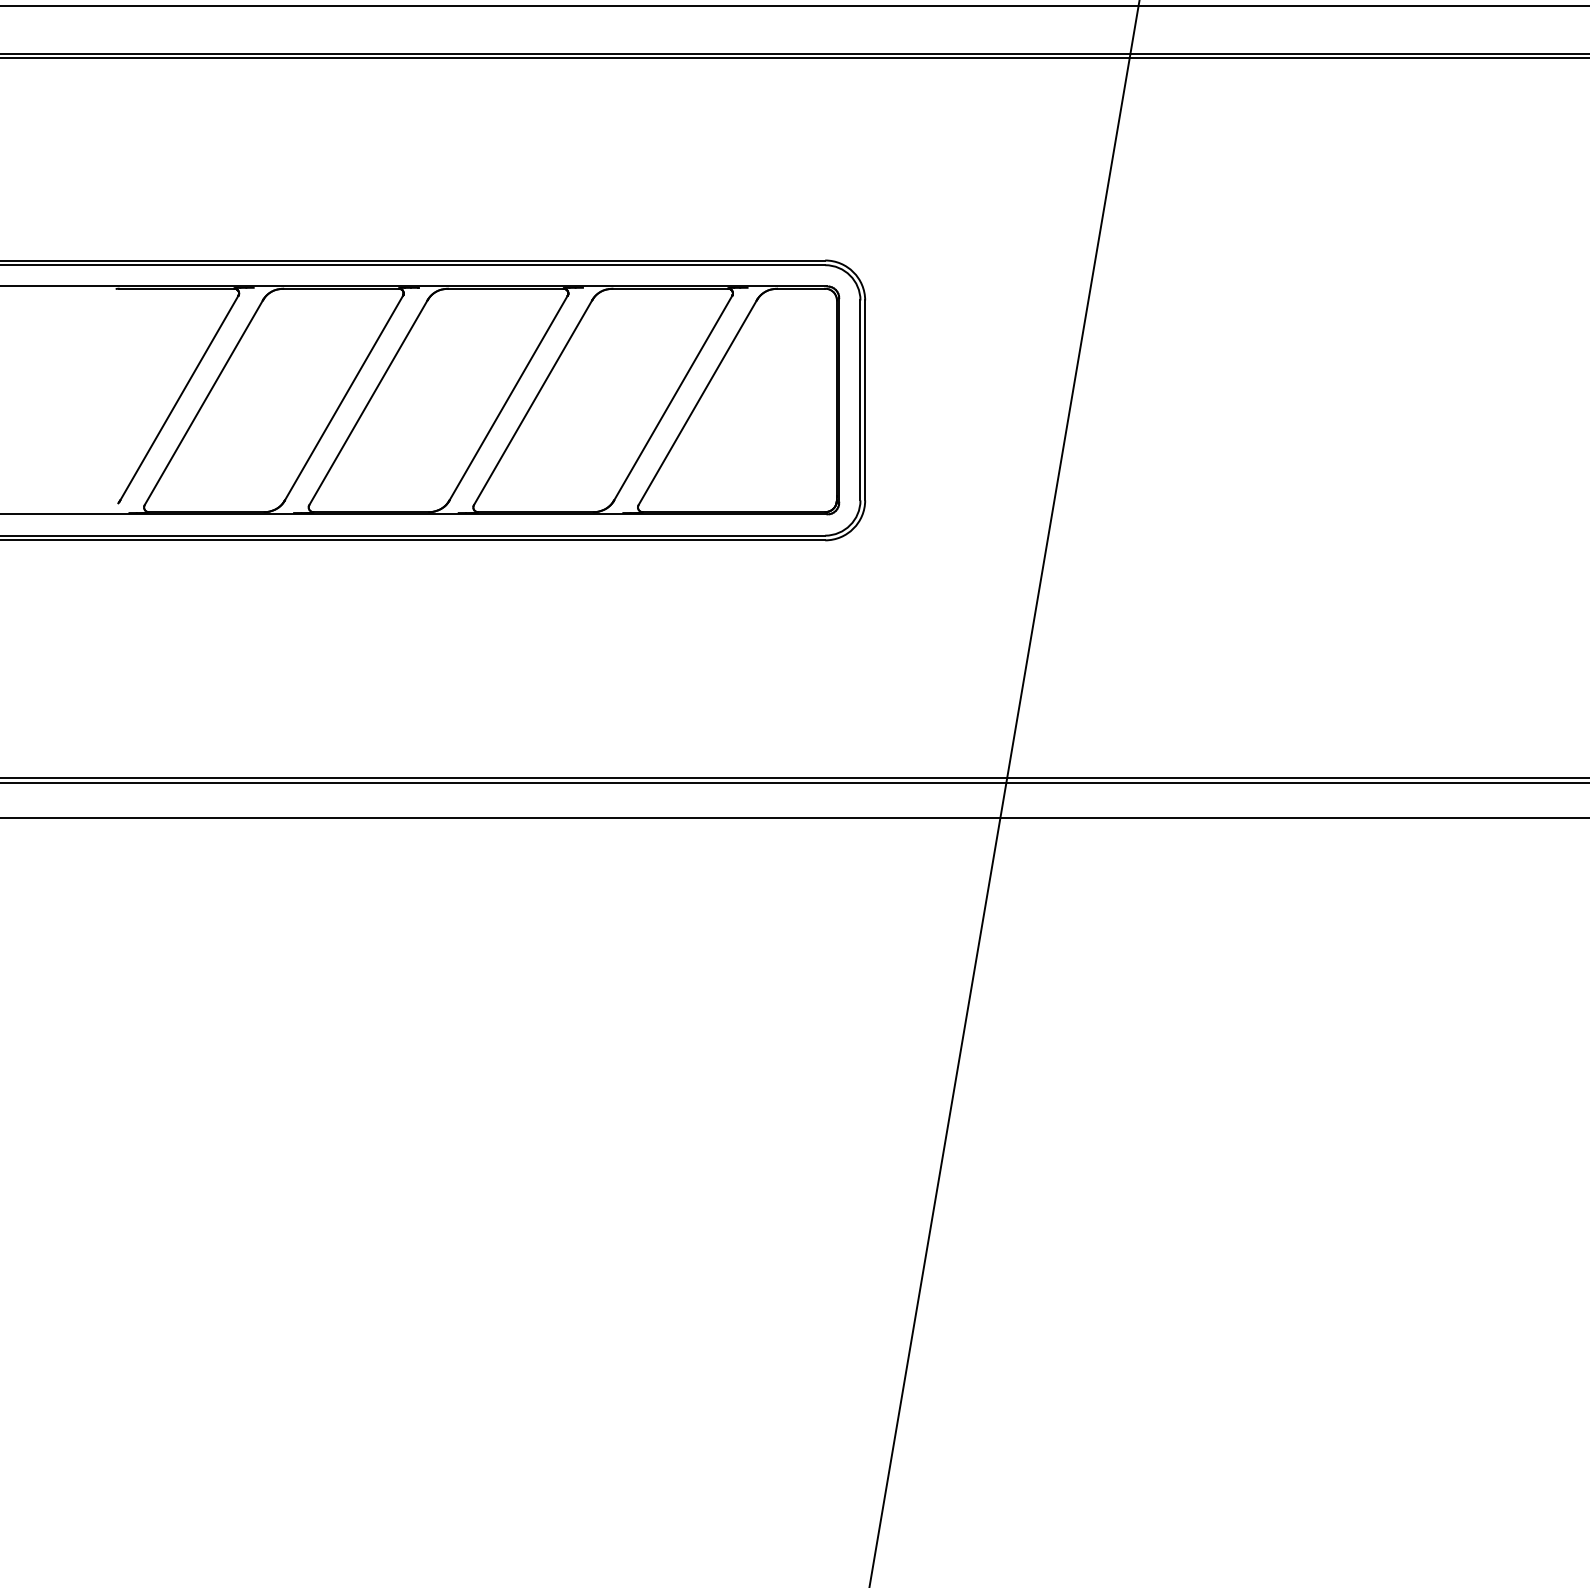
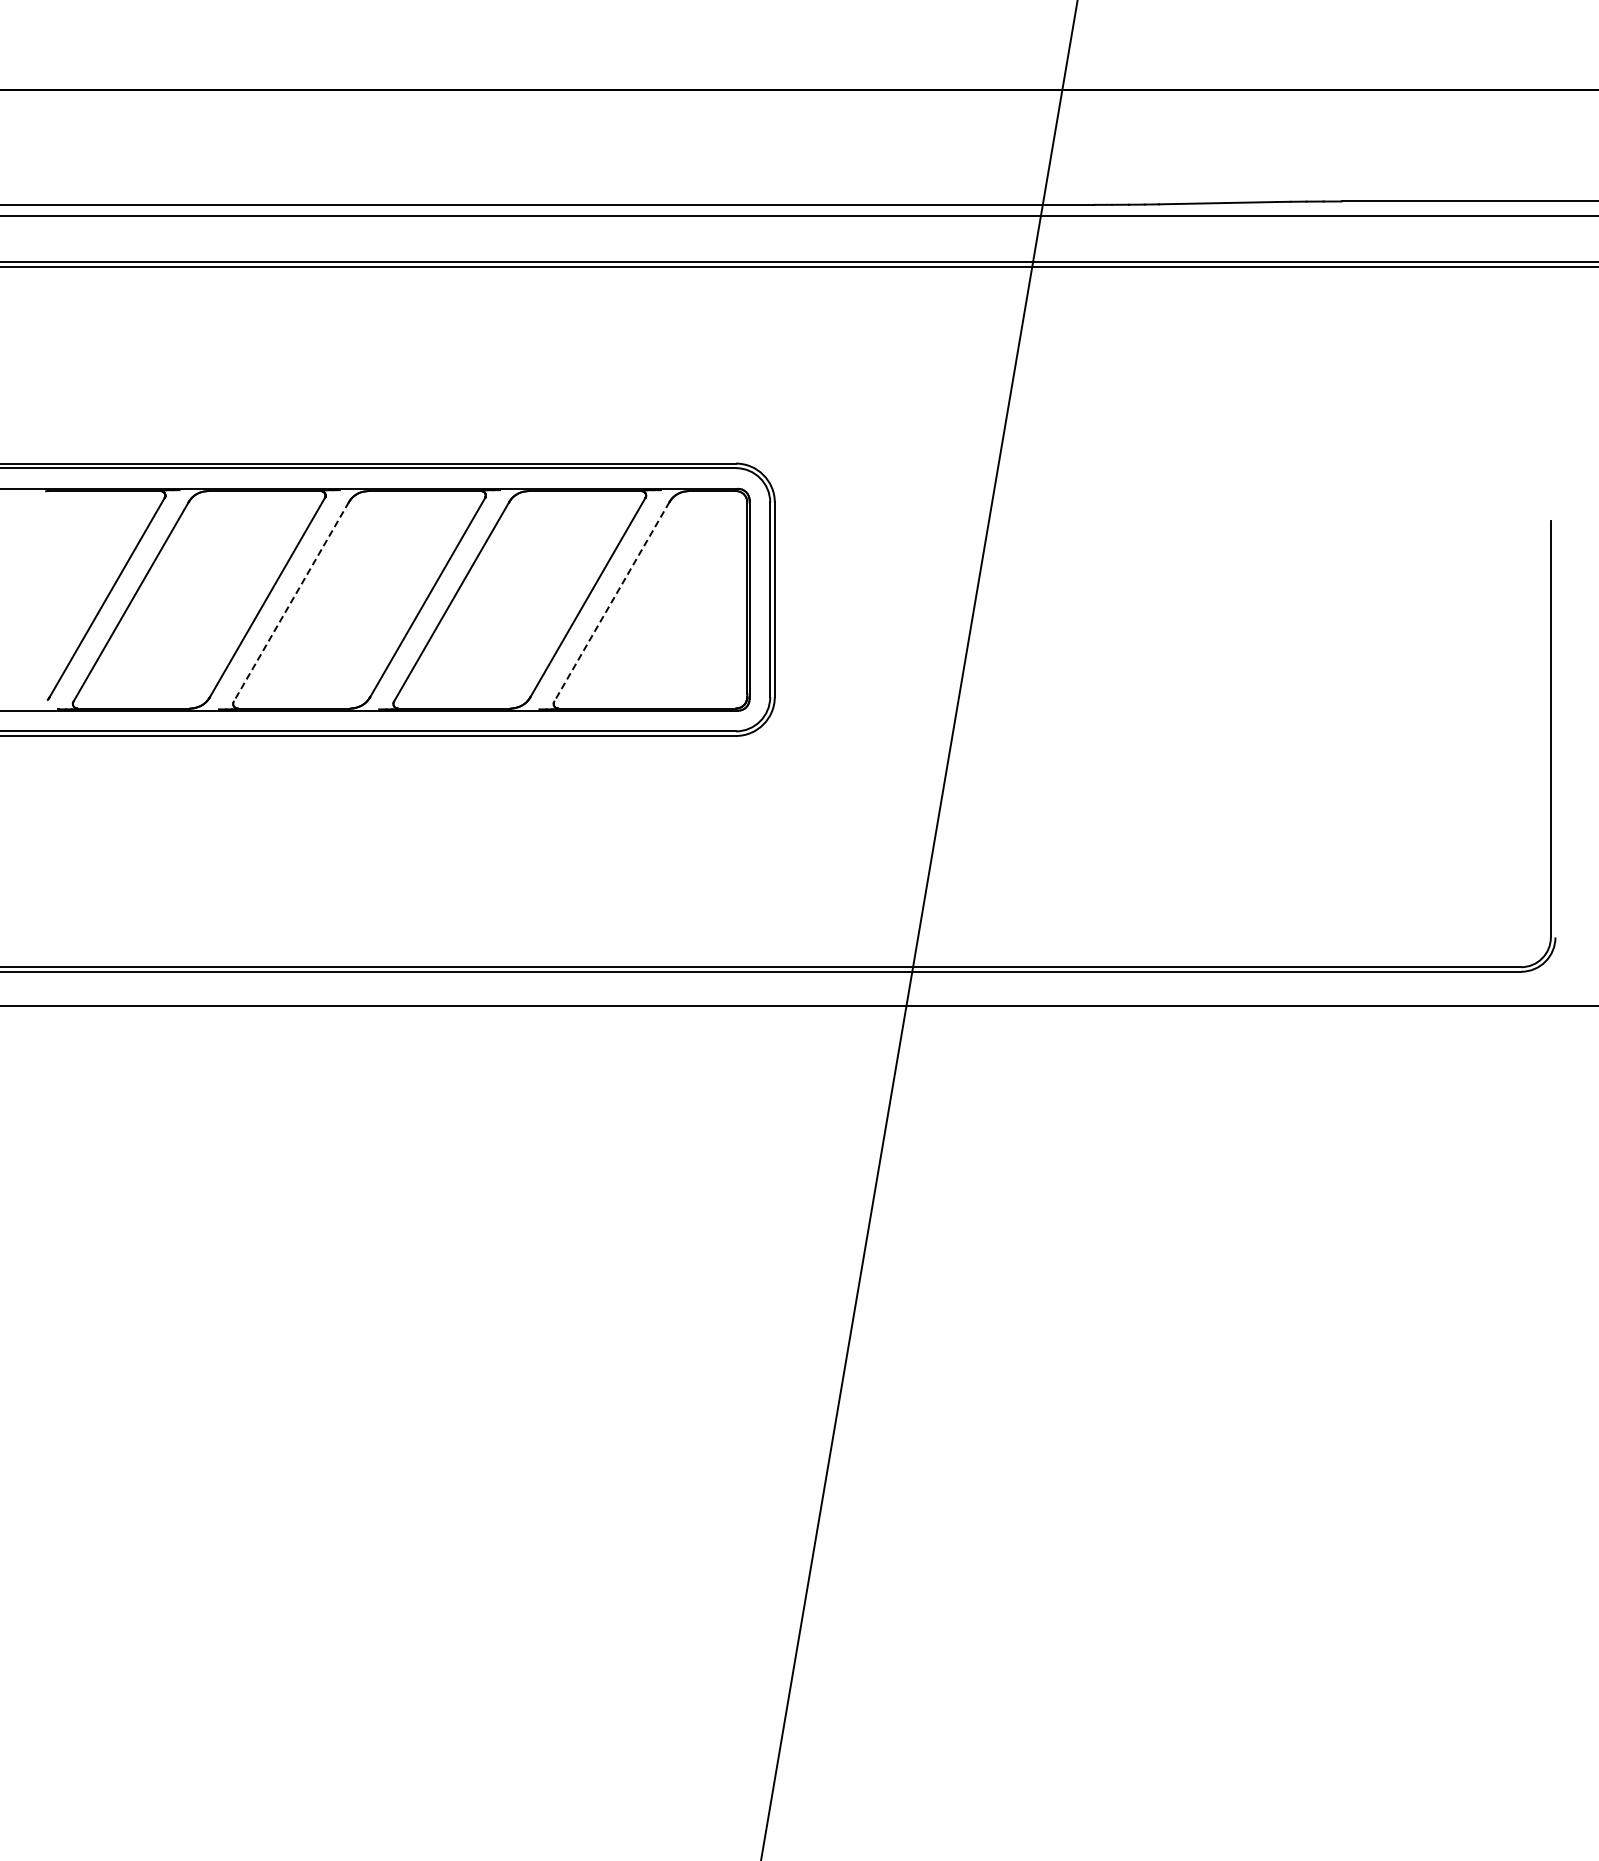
line: (368, 403) -> (291, 602), solid -> dashed
line: (697, 403) -> (611, 602), solid -> dashed

